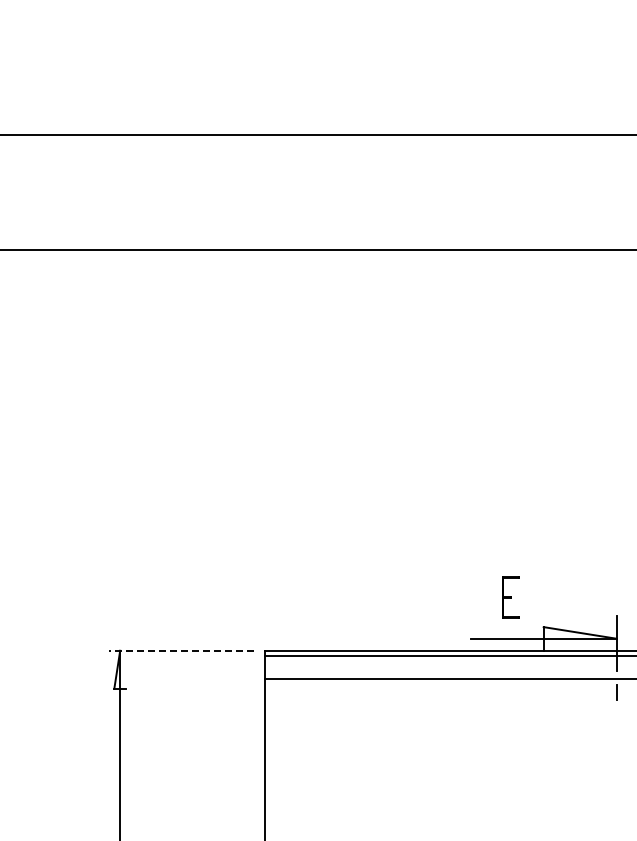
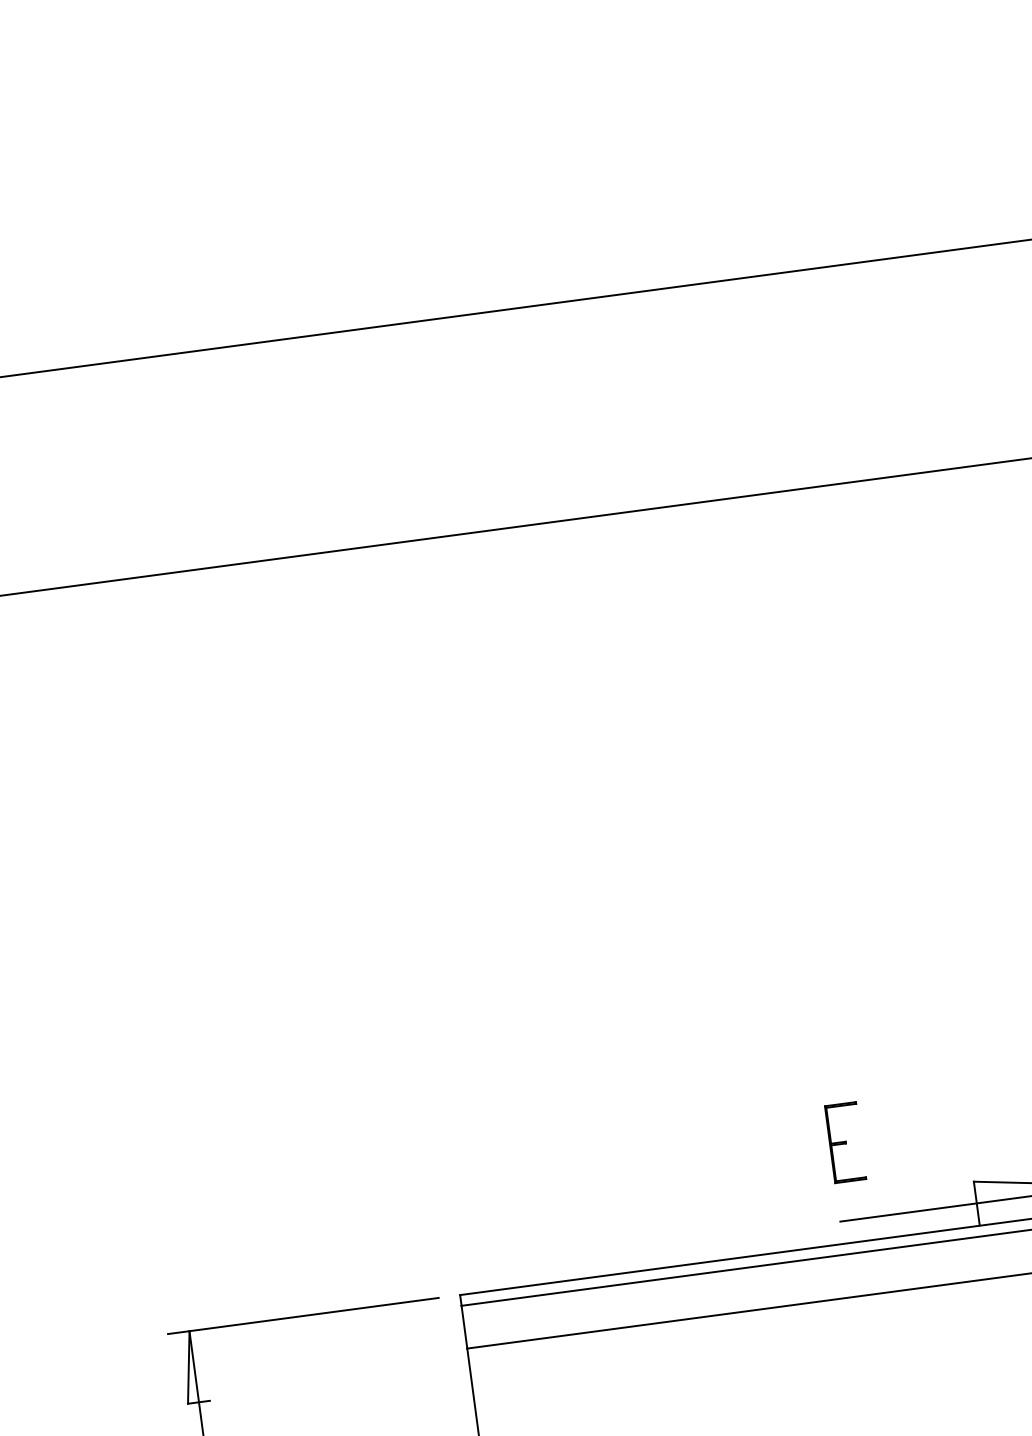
part: (510, 597) -> (844, 1142), moved
line: (181, 650) -> (303, 1315), dashed -> solid

